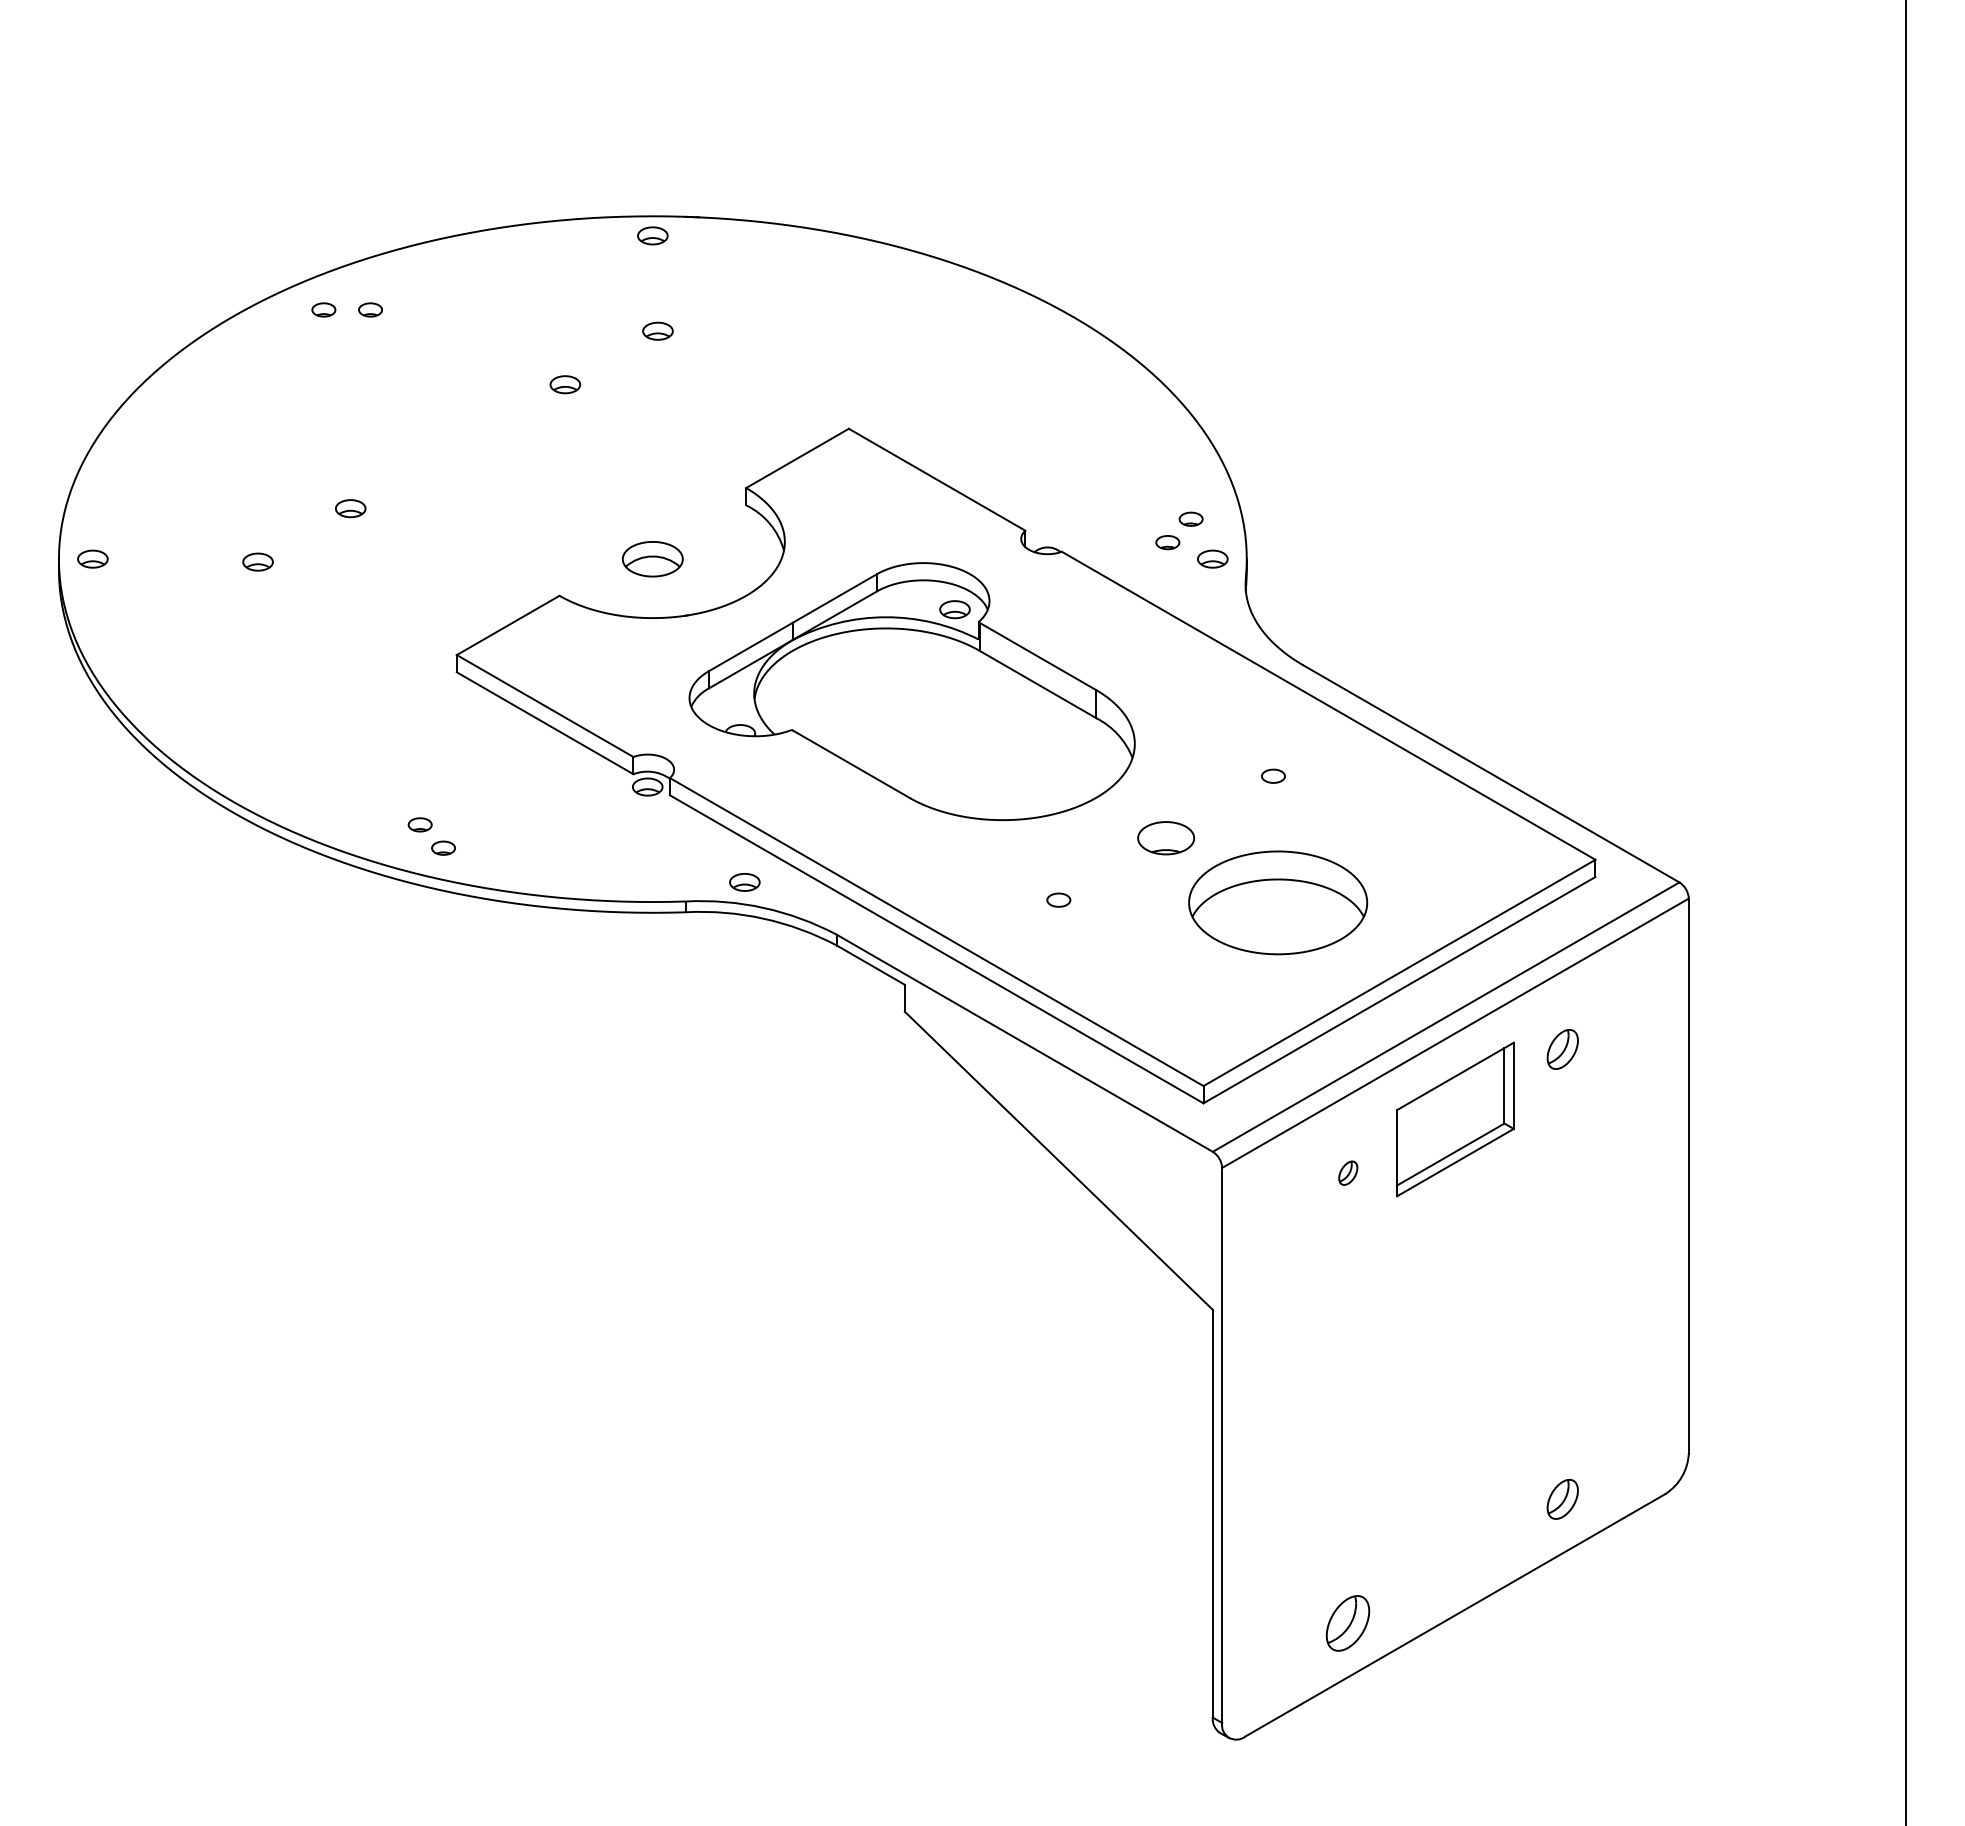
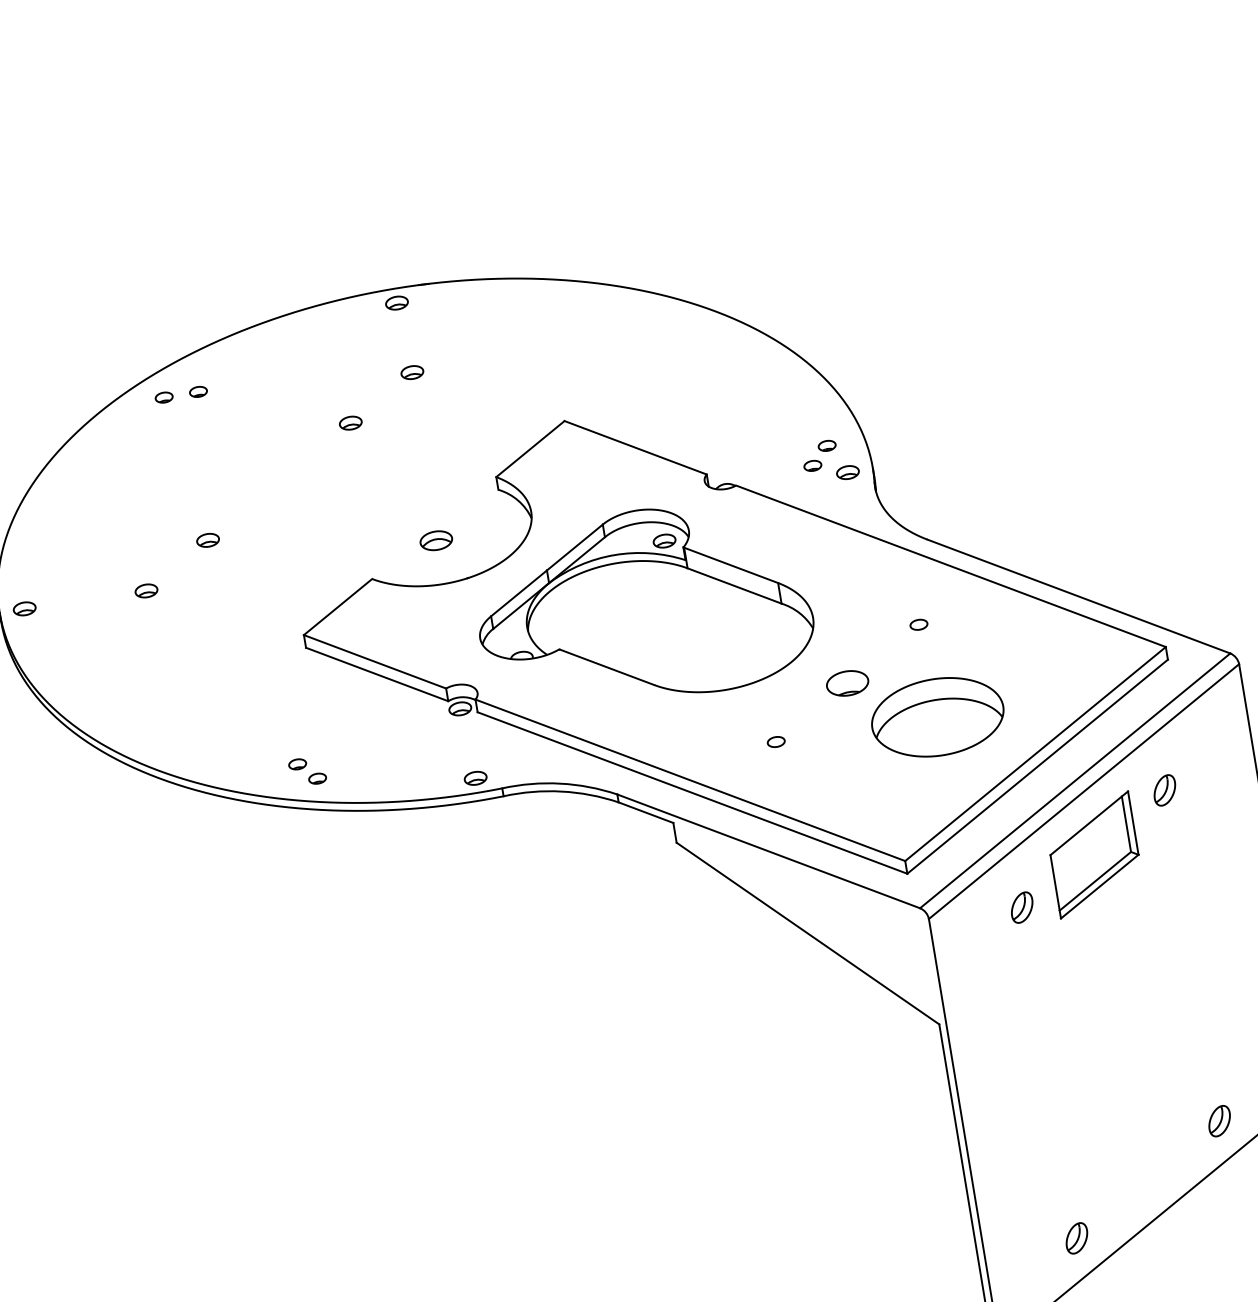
part: (652, 558) -> (435, 540), size x0.71
part: (744, 882) -> (475, 778), moved
part: (1348, 1172) -> (1022, 906), size x1.67
part: (1348, 1622) -> (1077, 1237), size x0.71

